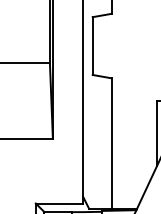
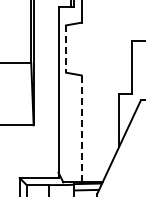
line: (92, 46) -> (66, 49), solid -> dashed
line: (111, 143) -> (81, 128), solid -> dashed

